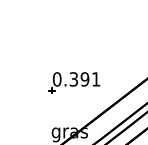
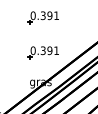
part: (72, 24) -> (42, 17), added

